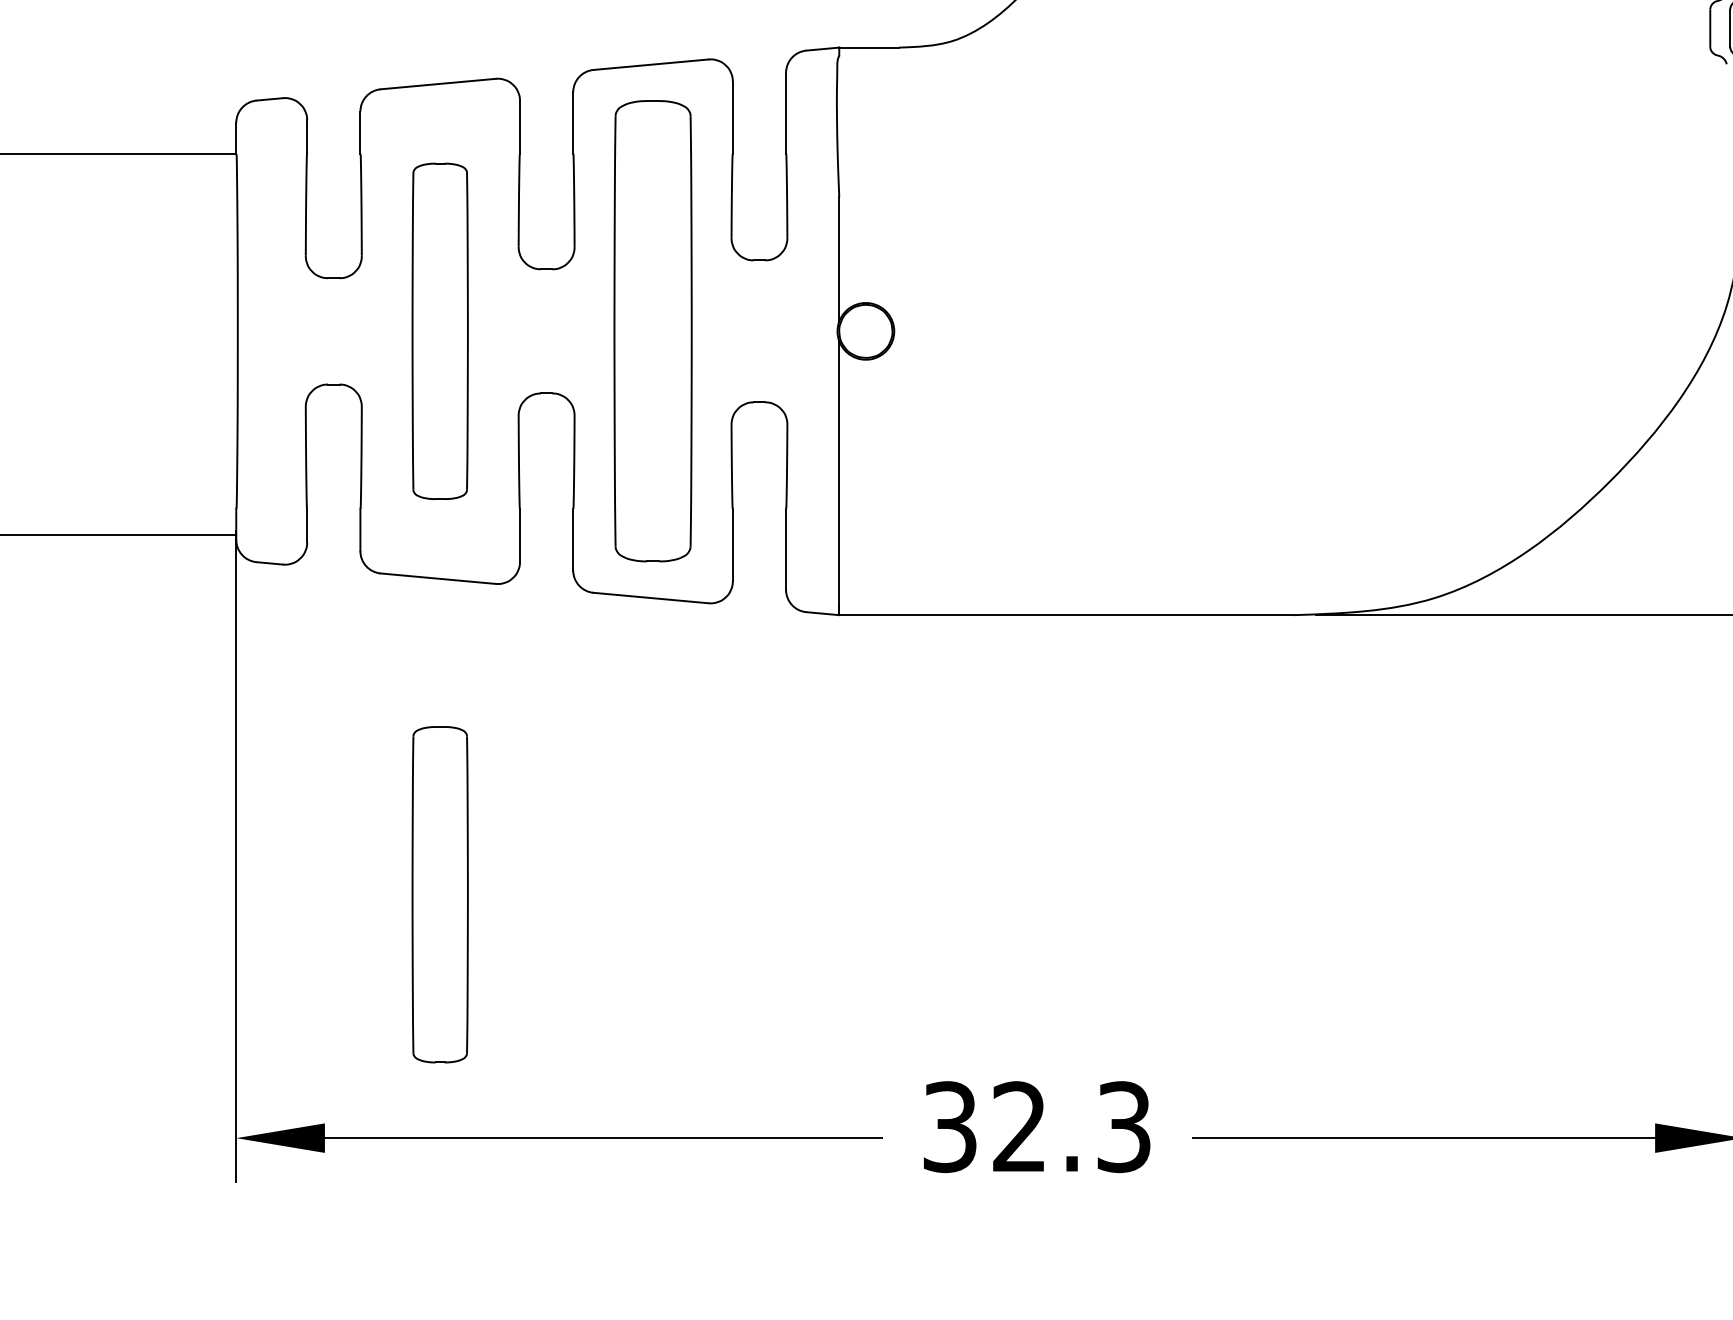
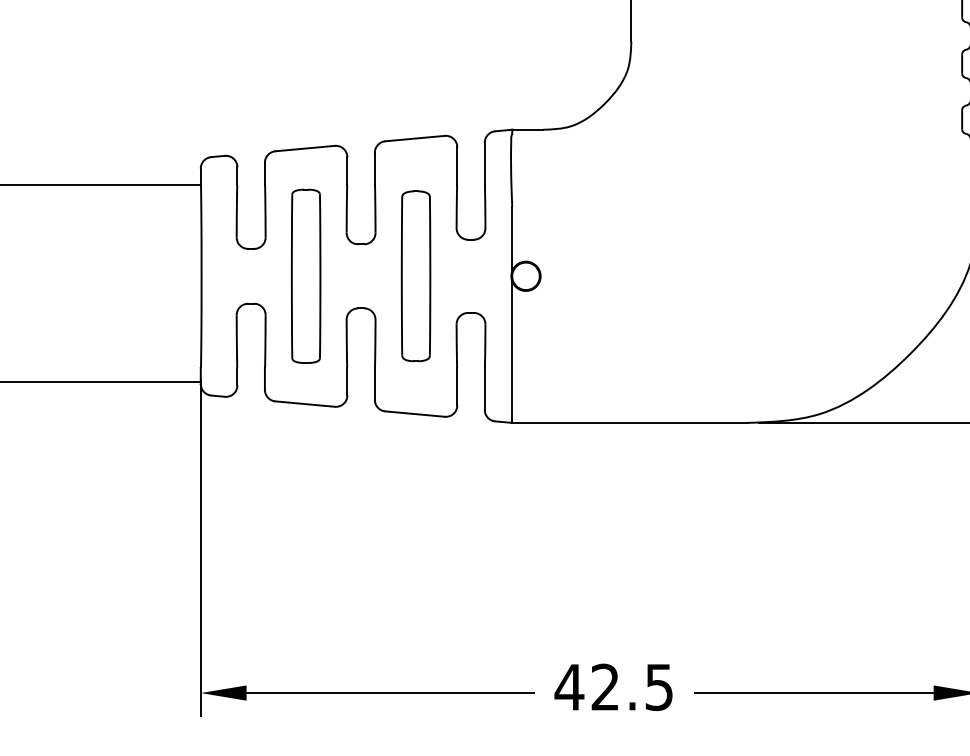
part: (651, 331) -> (415, 276), size x0.71
part: (440, 893) -> (306, 566), removed
text: (1035, 1127) -> (613, 687), 32.3 -> 42.5

